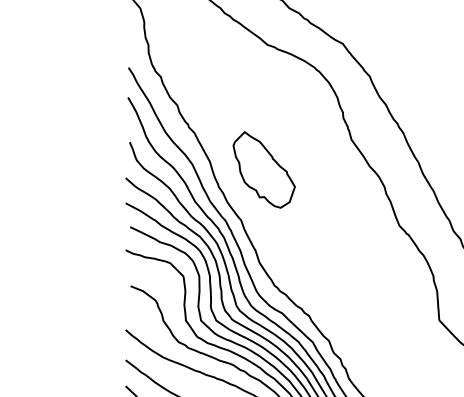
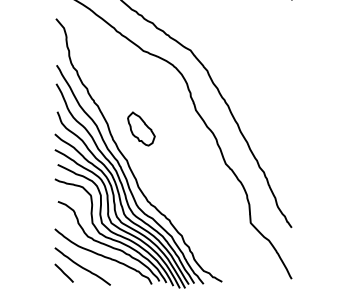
part: (264, 168) -> (141, 128), size x0.7

